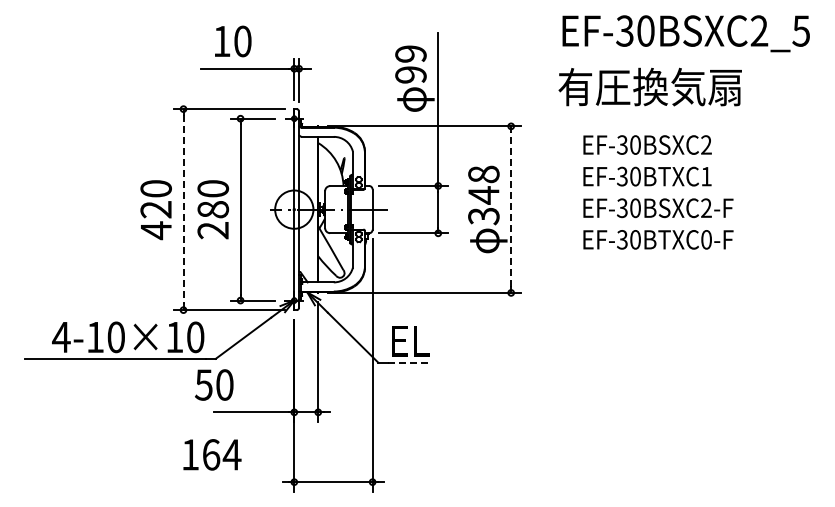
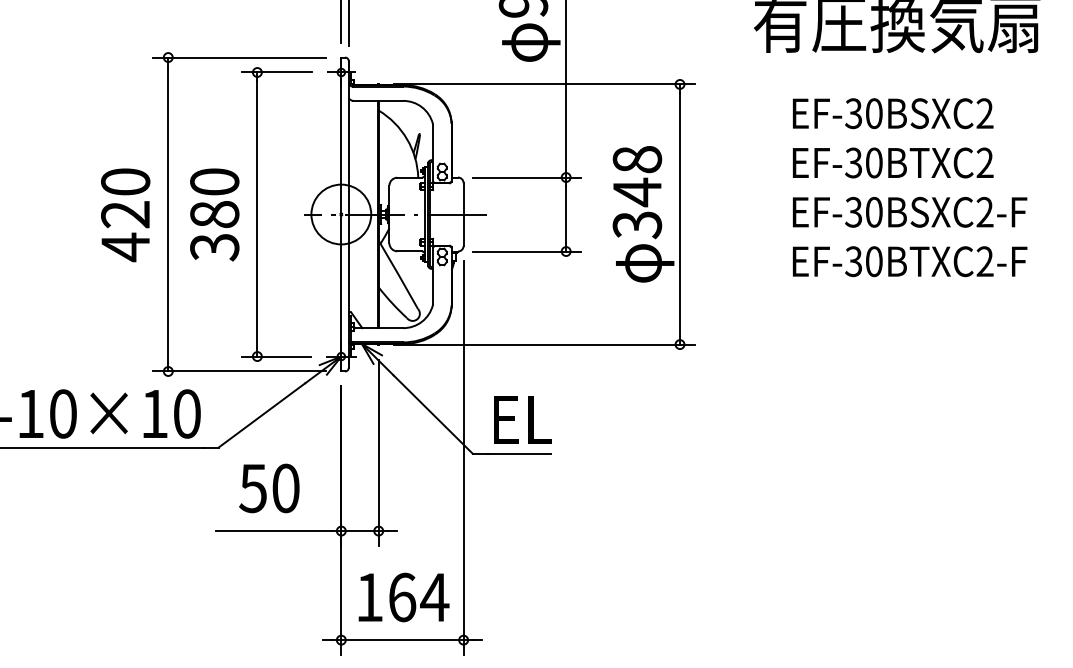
text: (706, 176) -> (985, 162), EF-30BTXC1 -> EF-30BTXC2
line: (183, 209) -> (168, 214), dashed -> solid
line: (511, 209) -> (680, 214), dashed -> solid
text: (213, 230) -> (215, 247), 280 -> 380
text: (706, 239) -> (985, 261), EF-30BTXC0-F -> EF-30BTXC2-F
line: (408, 362) -> (519, 453), dashed -> solid
text: (214, 384) -> (269, 487), moved
text: (212, 454) -> (404, 596), moved

